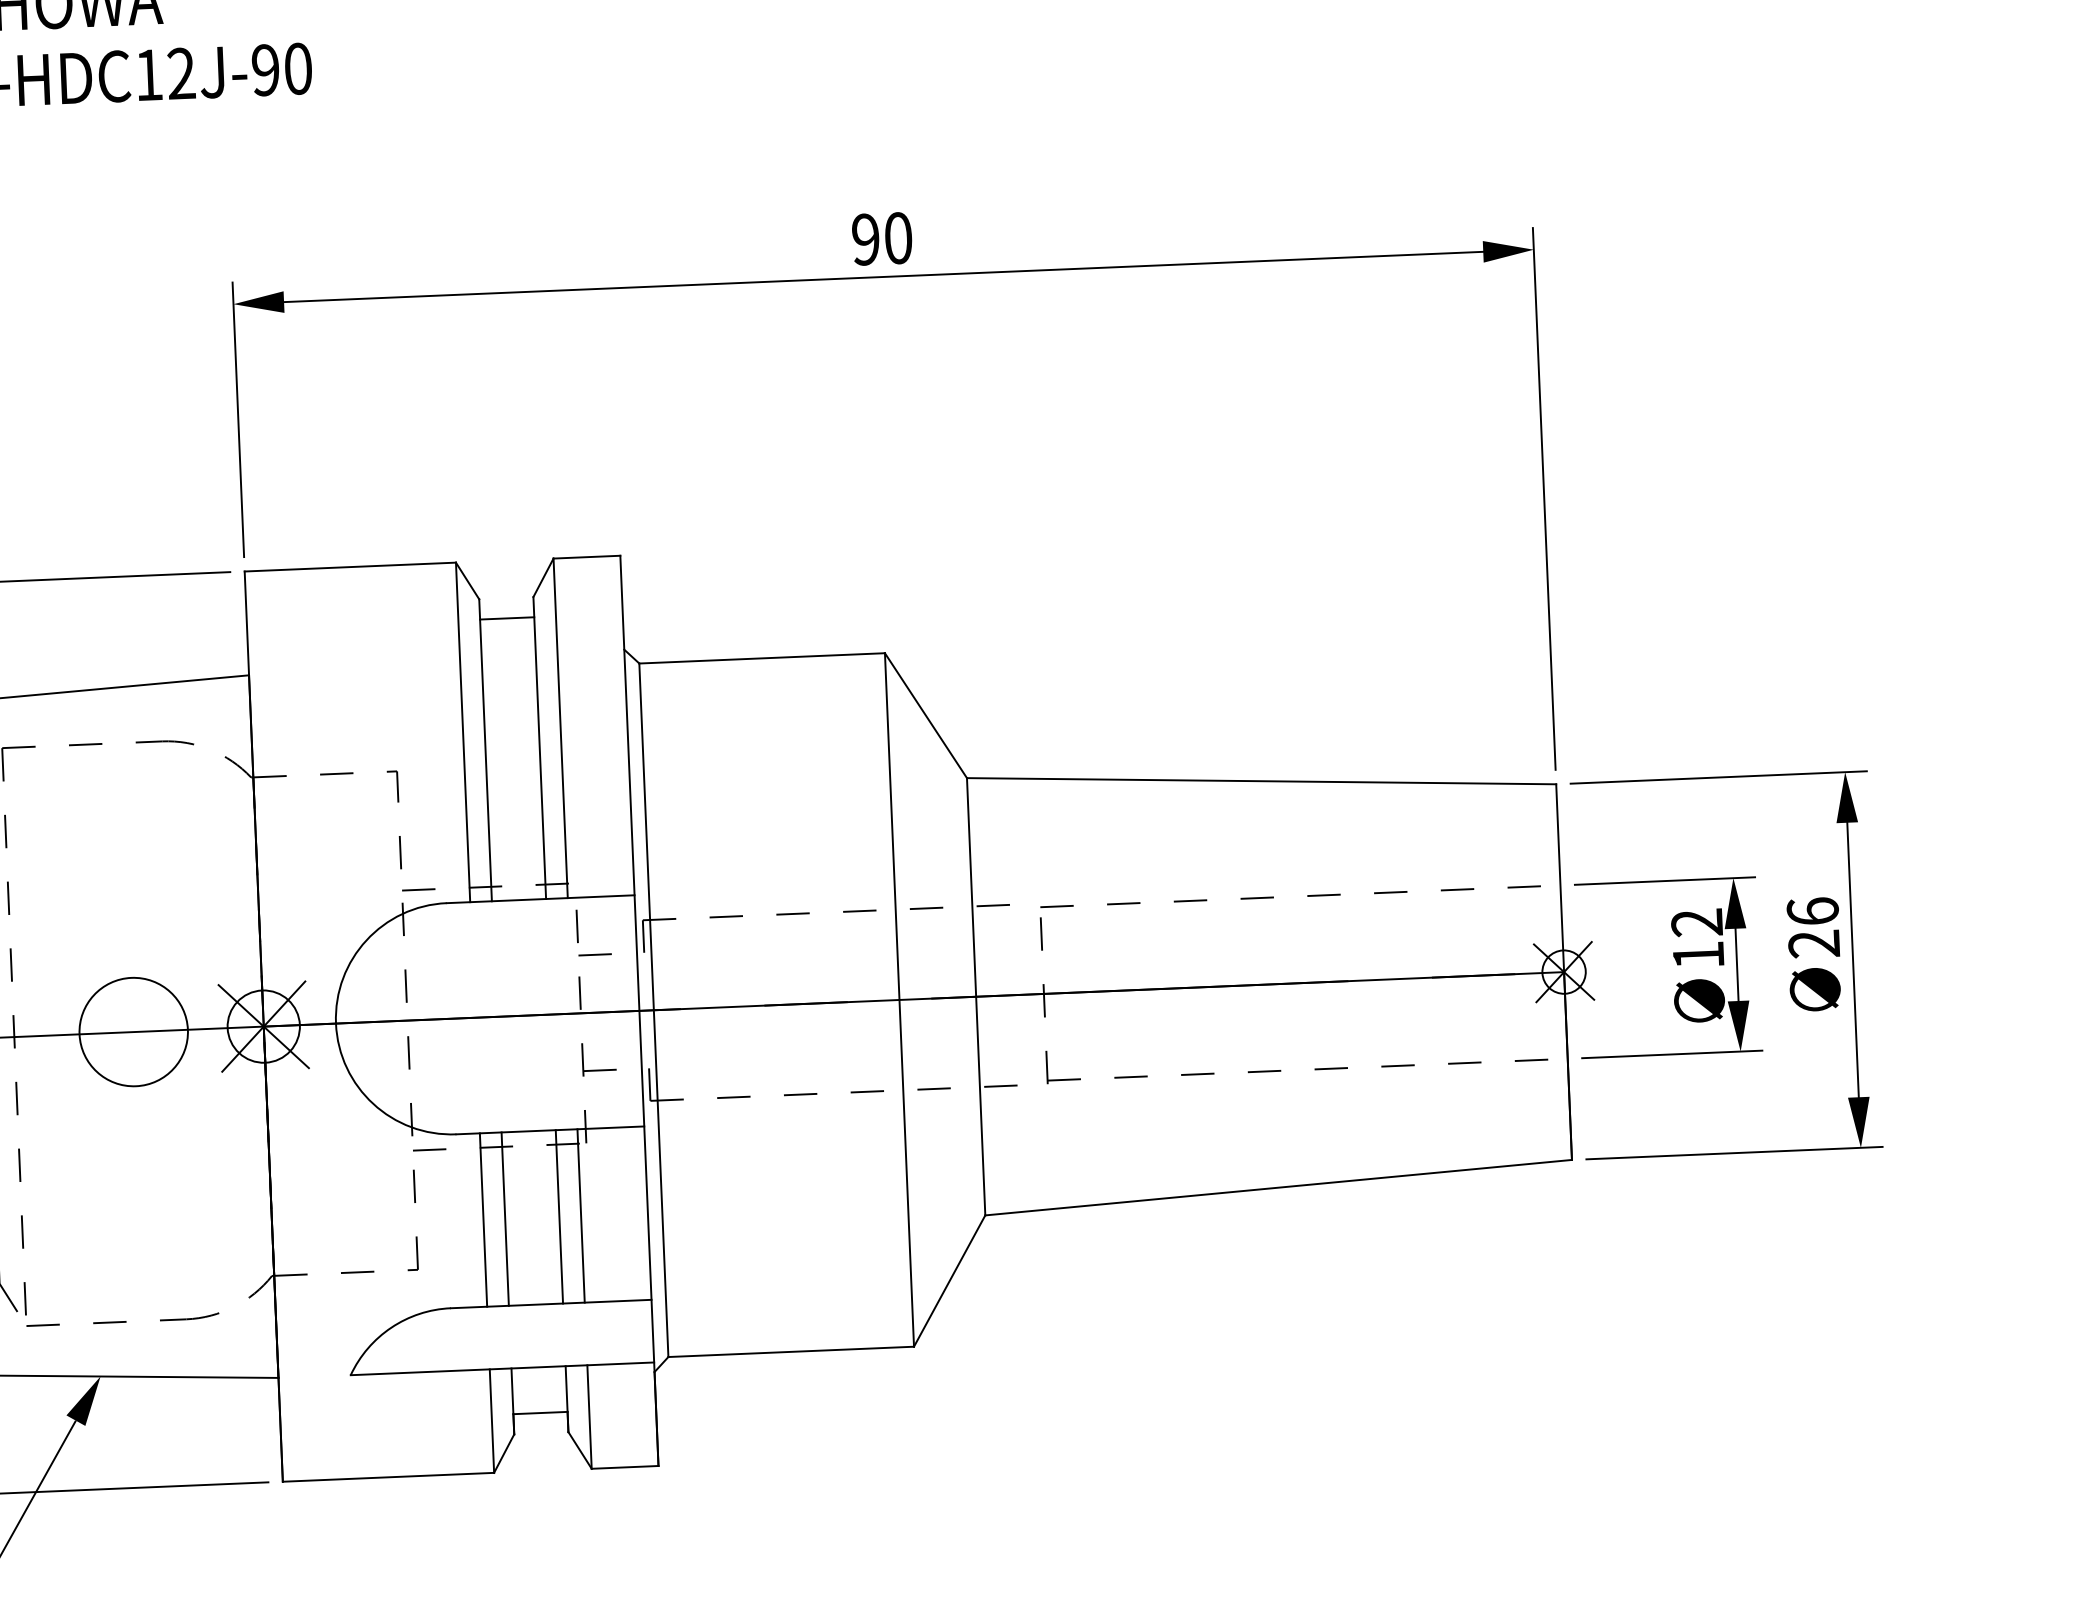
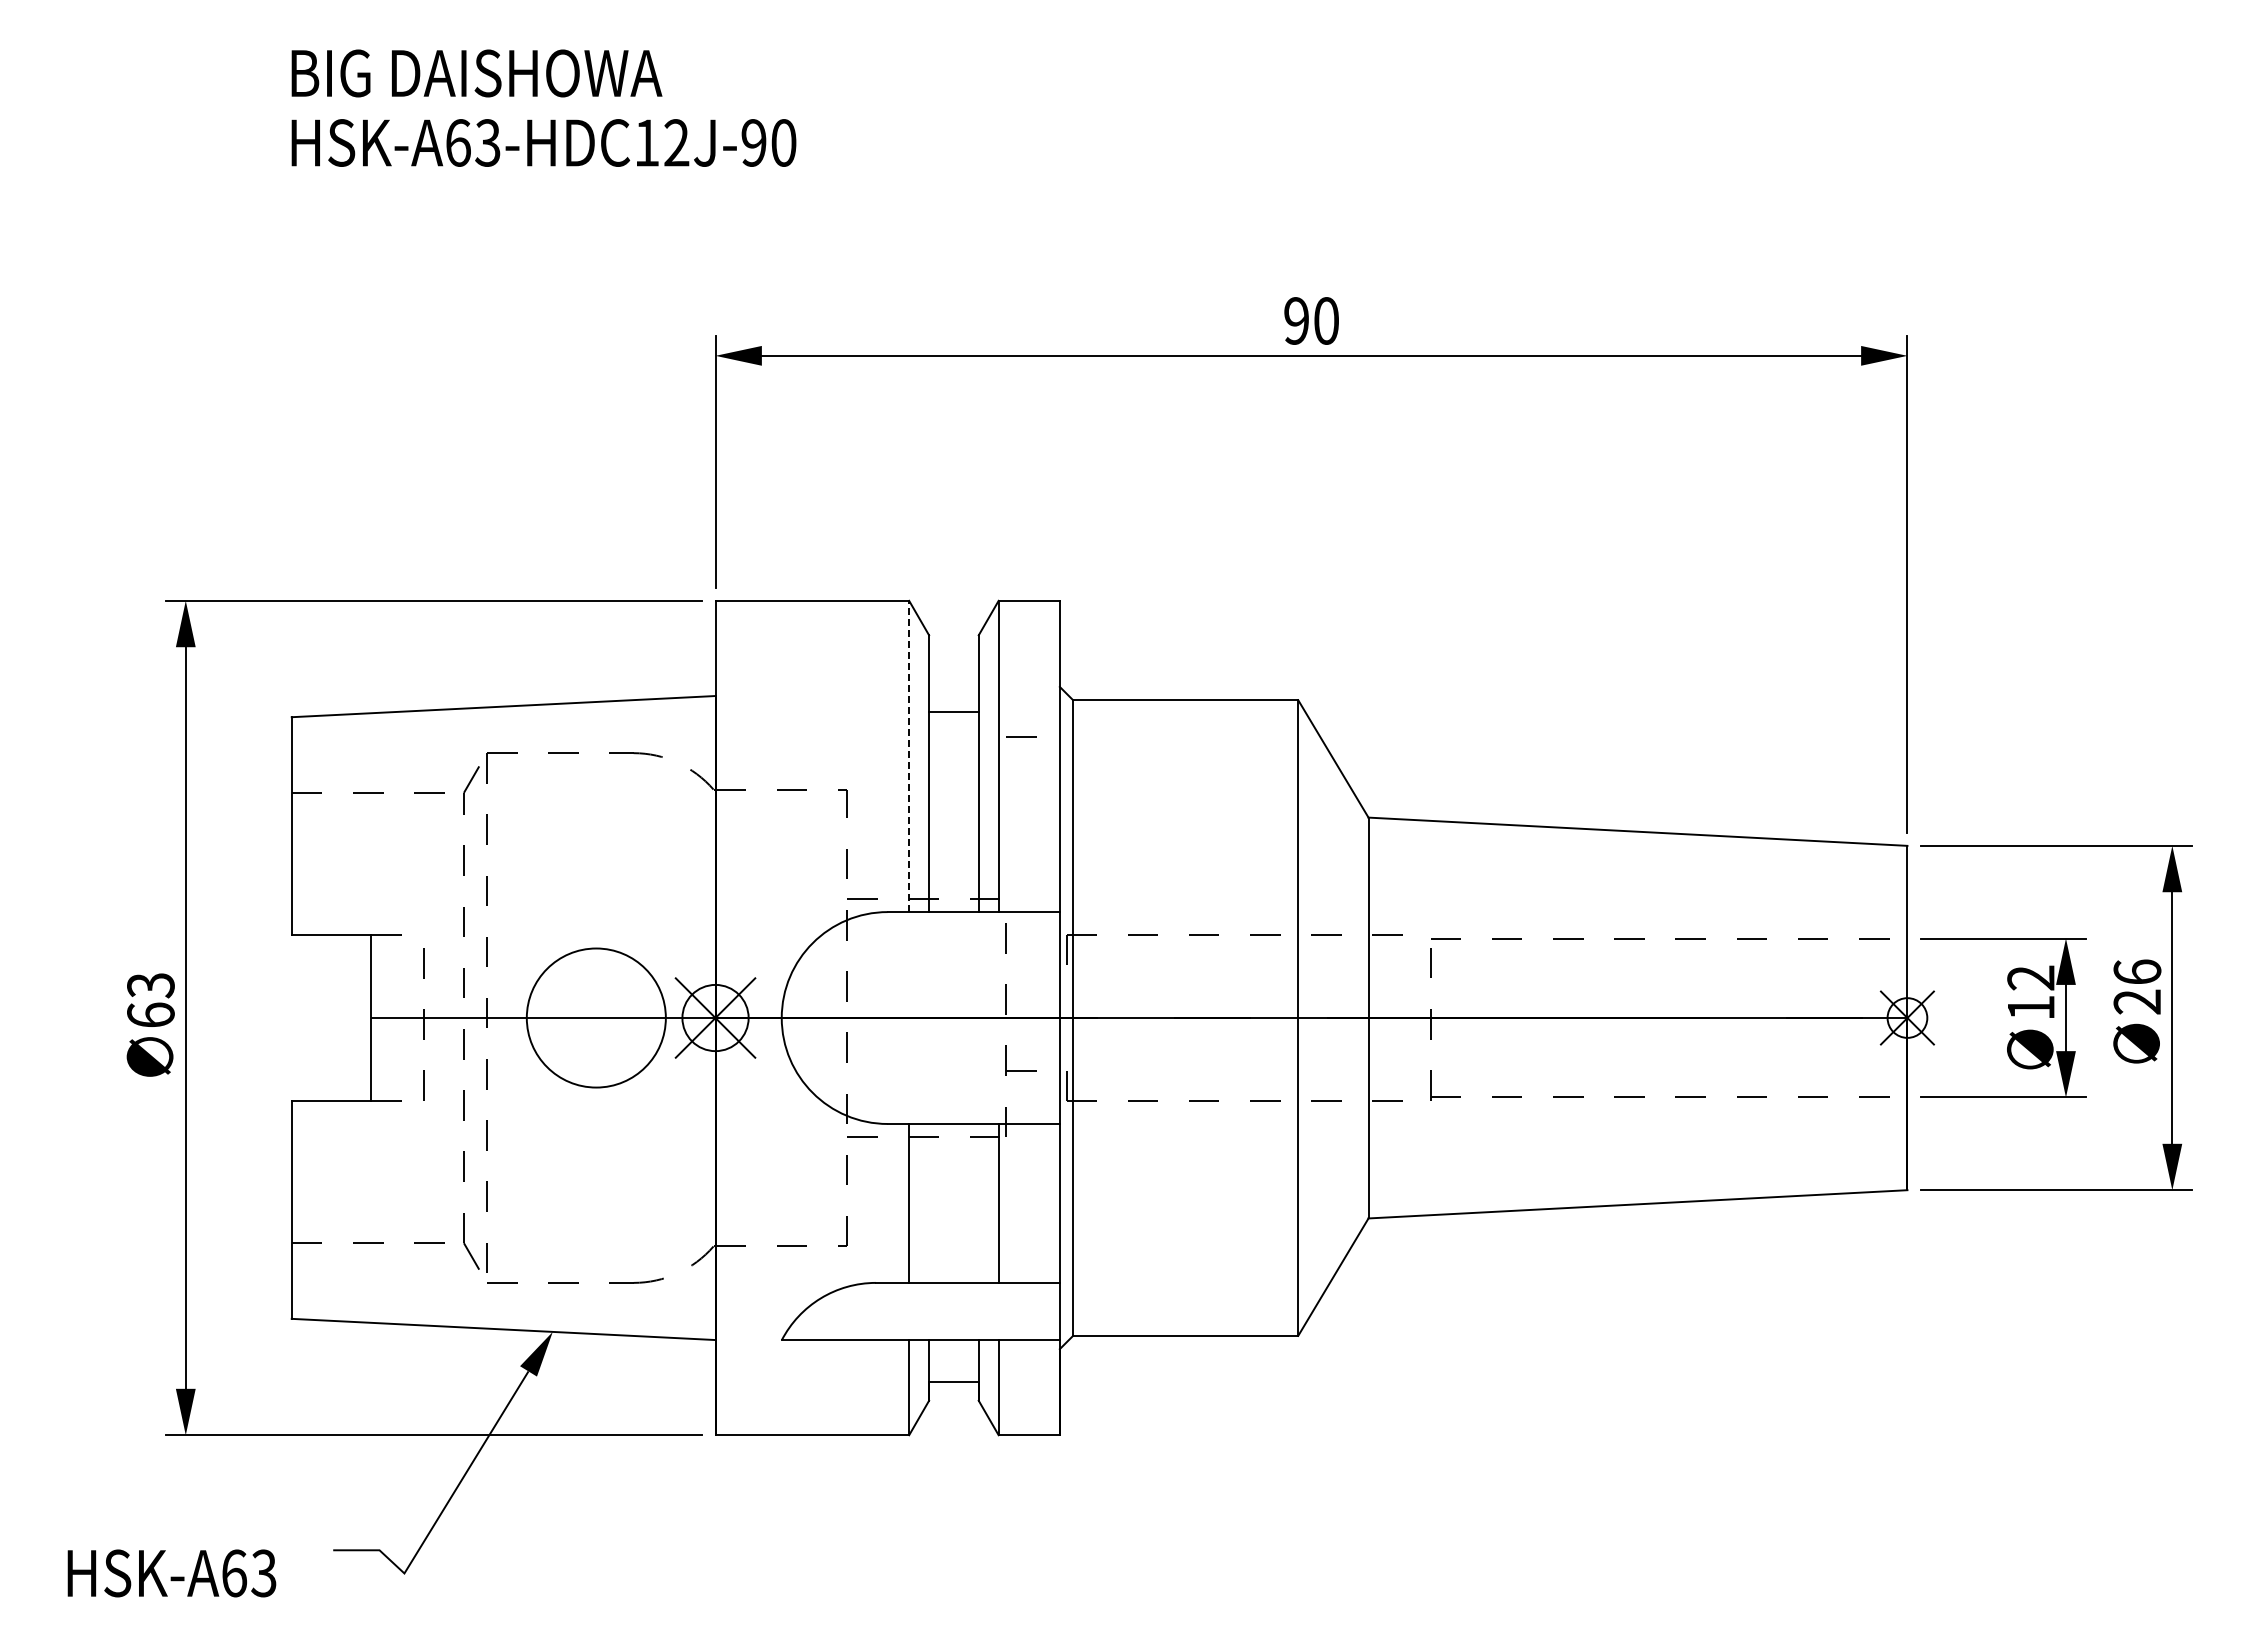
line: (506, 618) -> (953, 711), moved
line: (463, 732) -> (909, 756), solid -> dashed
line: (595, 954) -> (1021, 736), moved
circle: (133, 1031) -> (596, 1017), size x1.4
line: (559, 1215) -> (978, 1202), removed
line: (505, 1218) -> (929, 1202), removed

